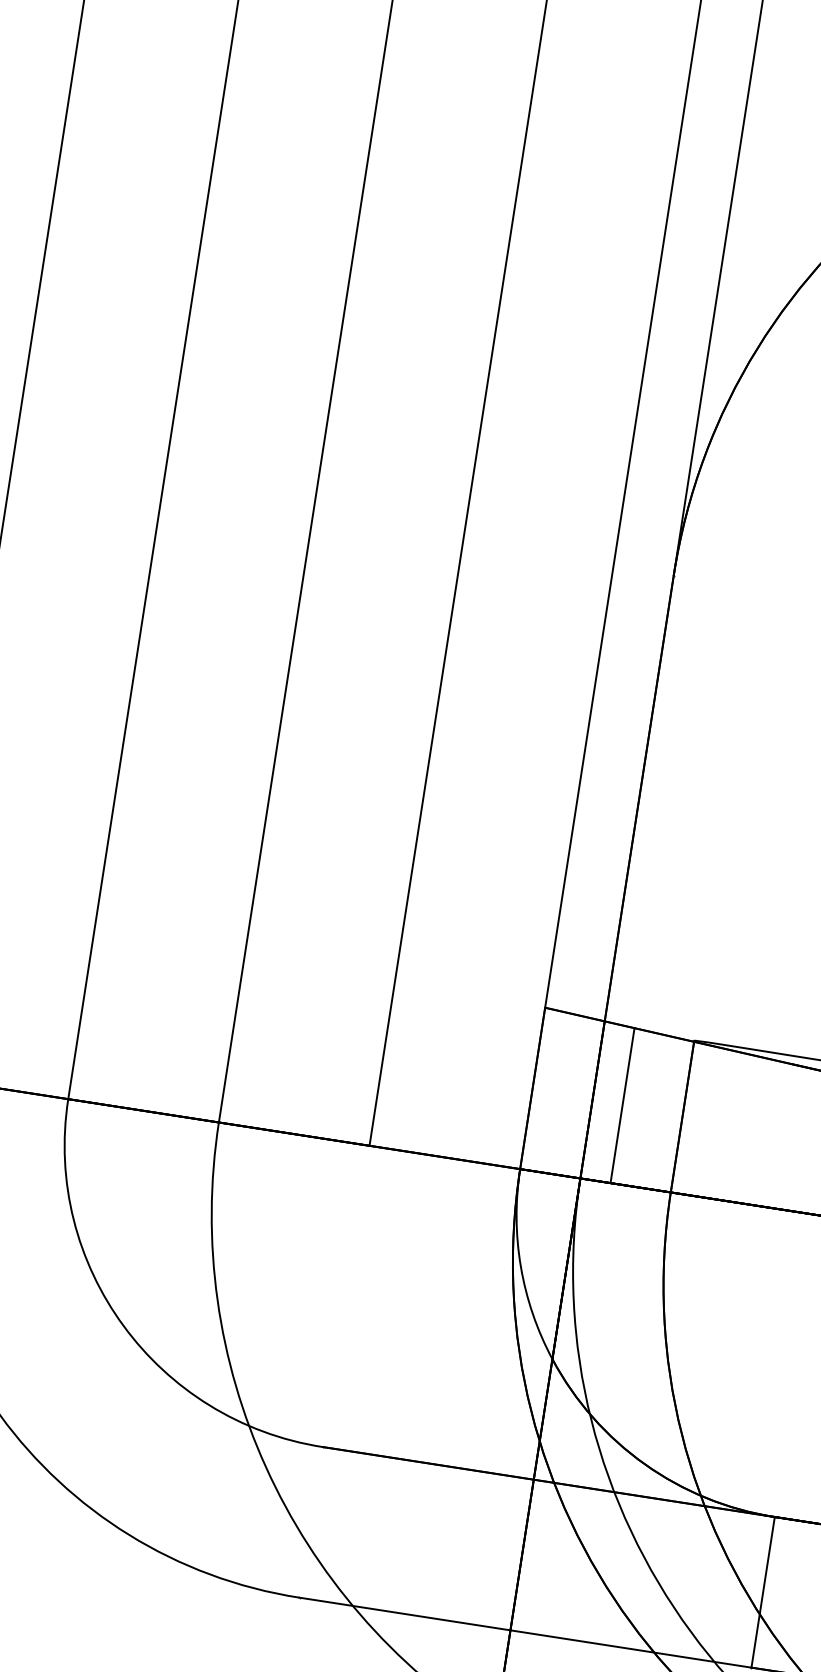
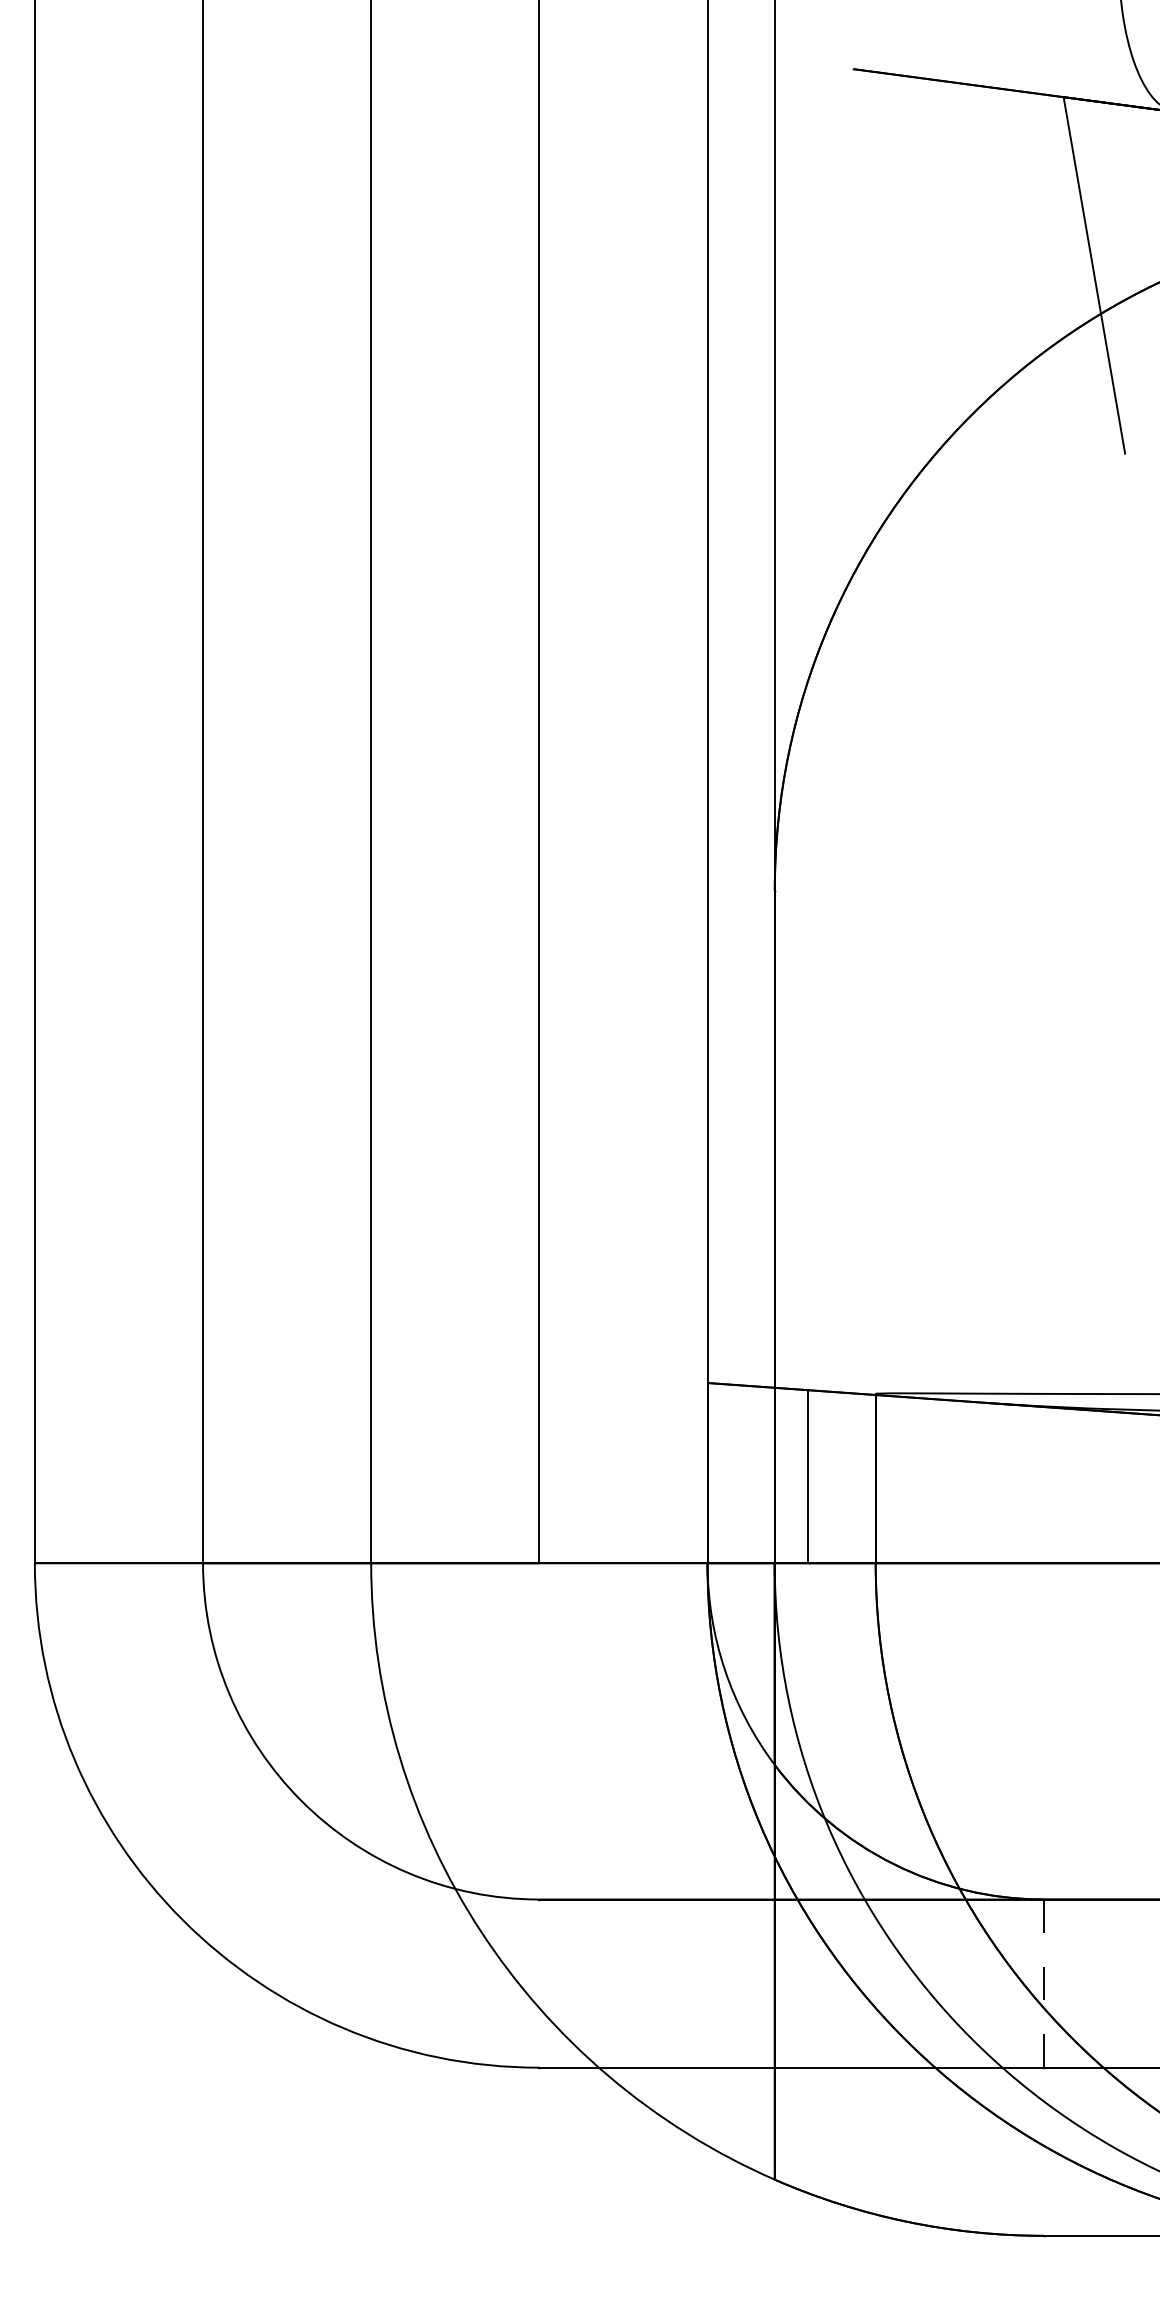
line: (762, 1592) -> (1043, 1983), solid -> dashed

